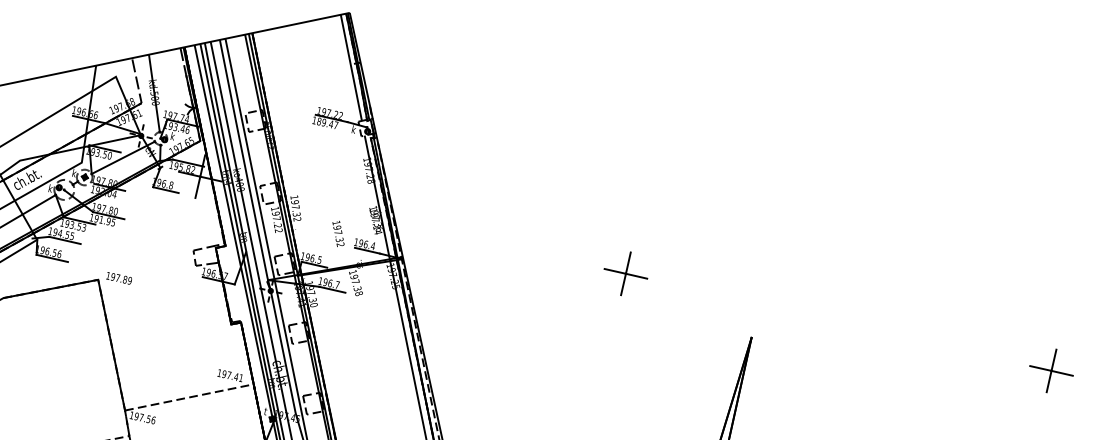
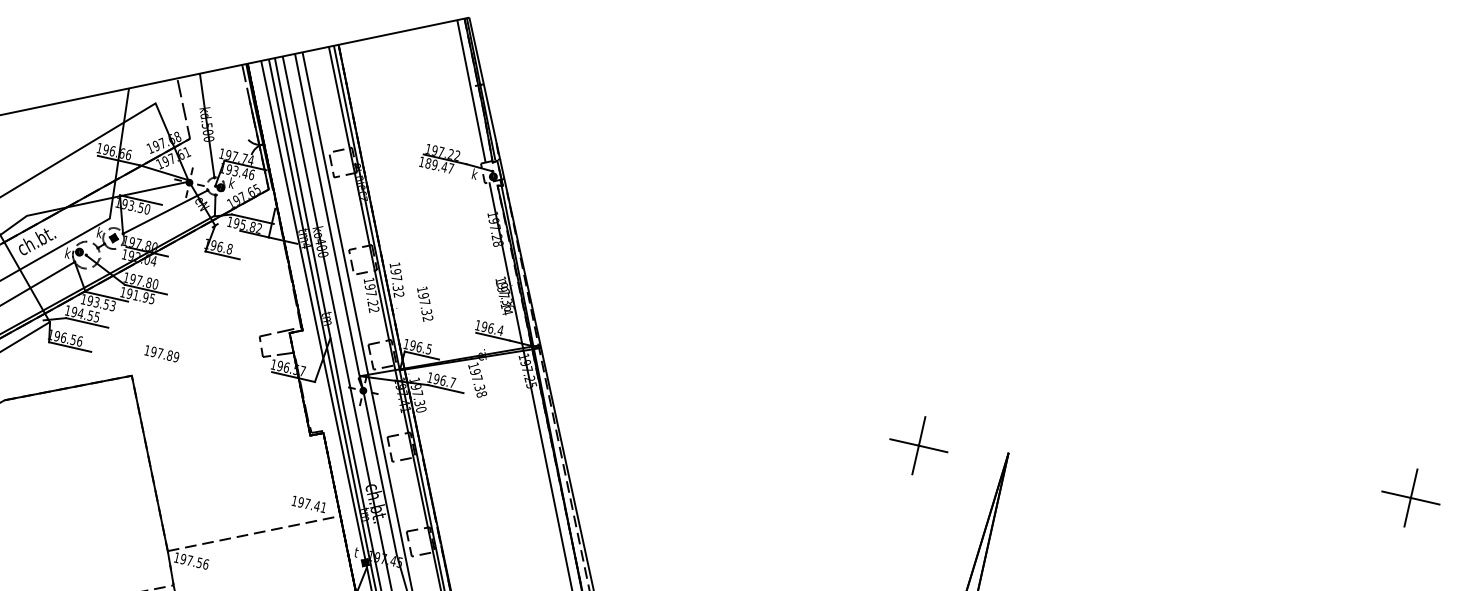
line: (197, 187) -> (265, 251), removed
text: (338, 233) -> (425, 303), moved
part: (625, 273) -> (918, 445), moved
text: (118, 278) -> (161, 353), moved

